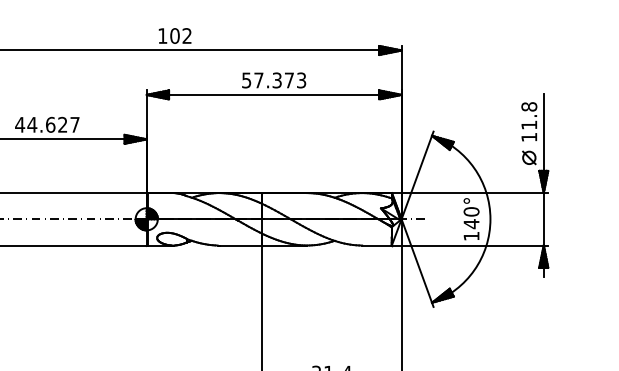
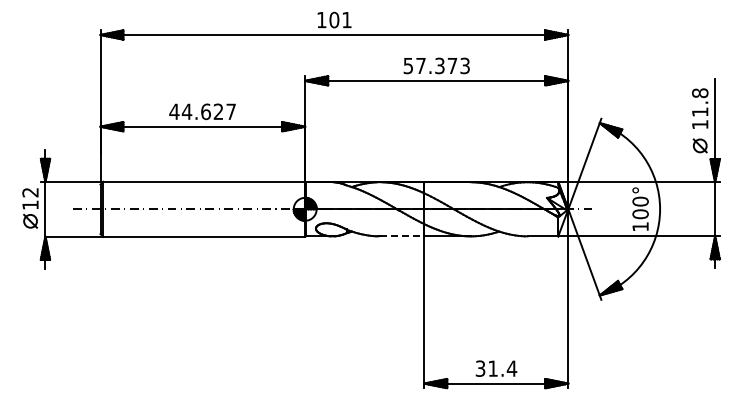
text: (186, 35) -> (346, 19), 102 -> 101
text: (471, 224) -> (640, 214), 140° -> 100°
line: (240, 245) -> (402, 236), solid -> dashed

